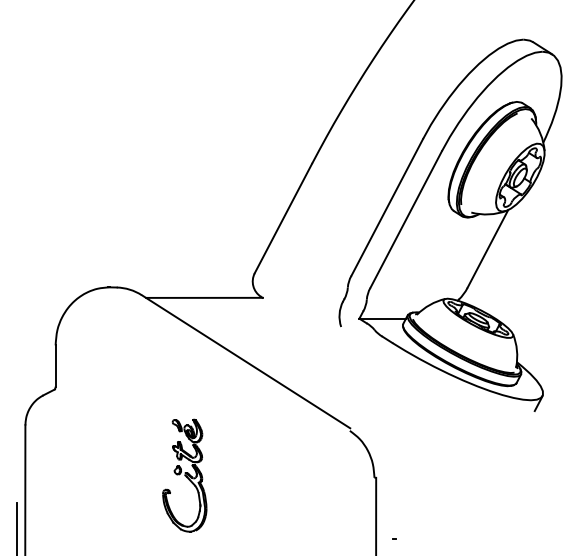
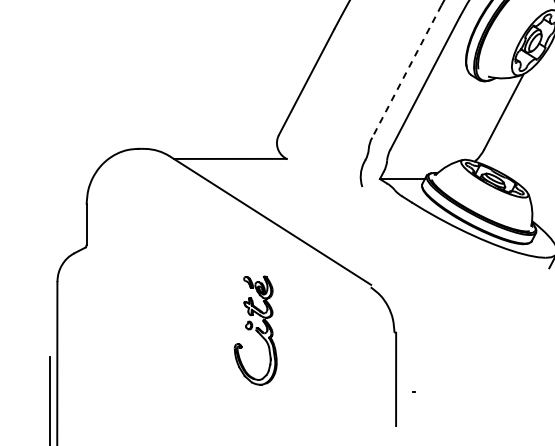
line: (387, 207) -> (407, 71), solid -> dashed
part: (184, 475) -> (255, 330), moved

